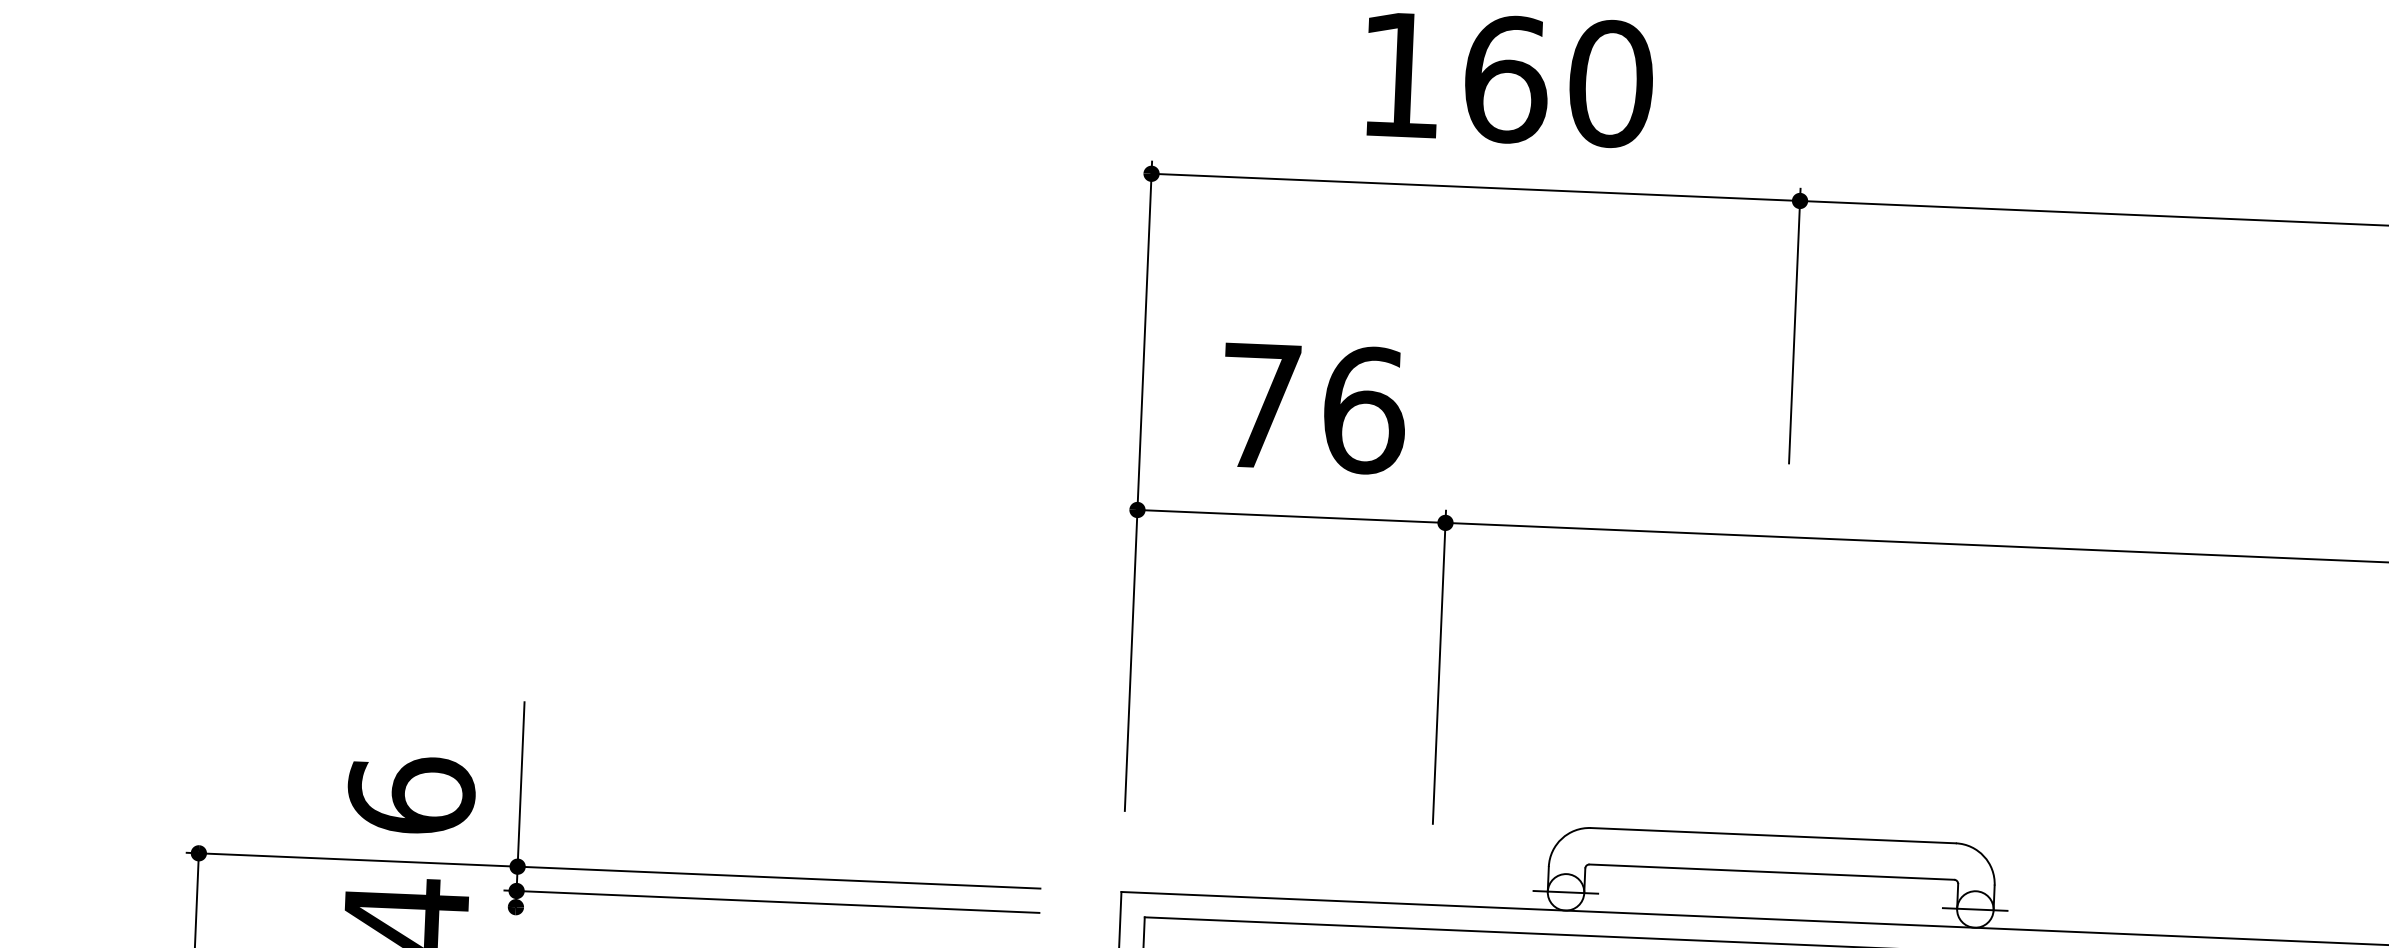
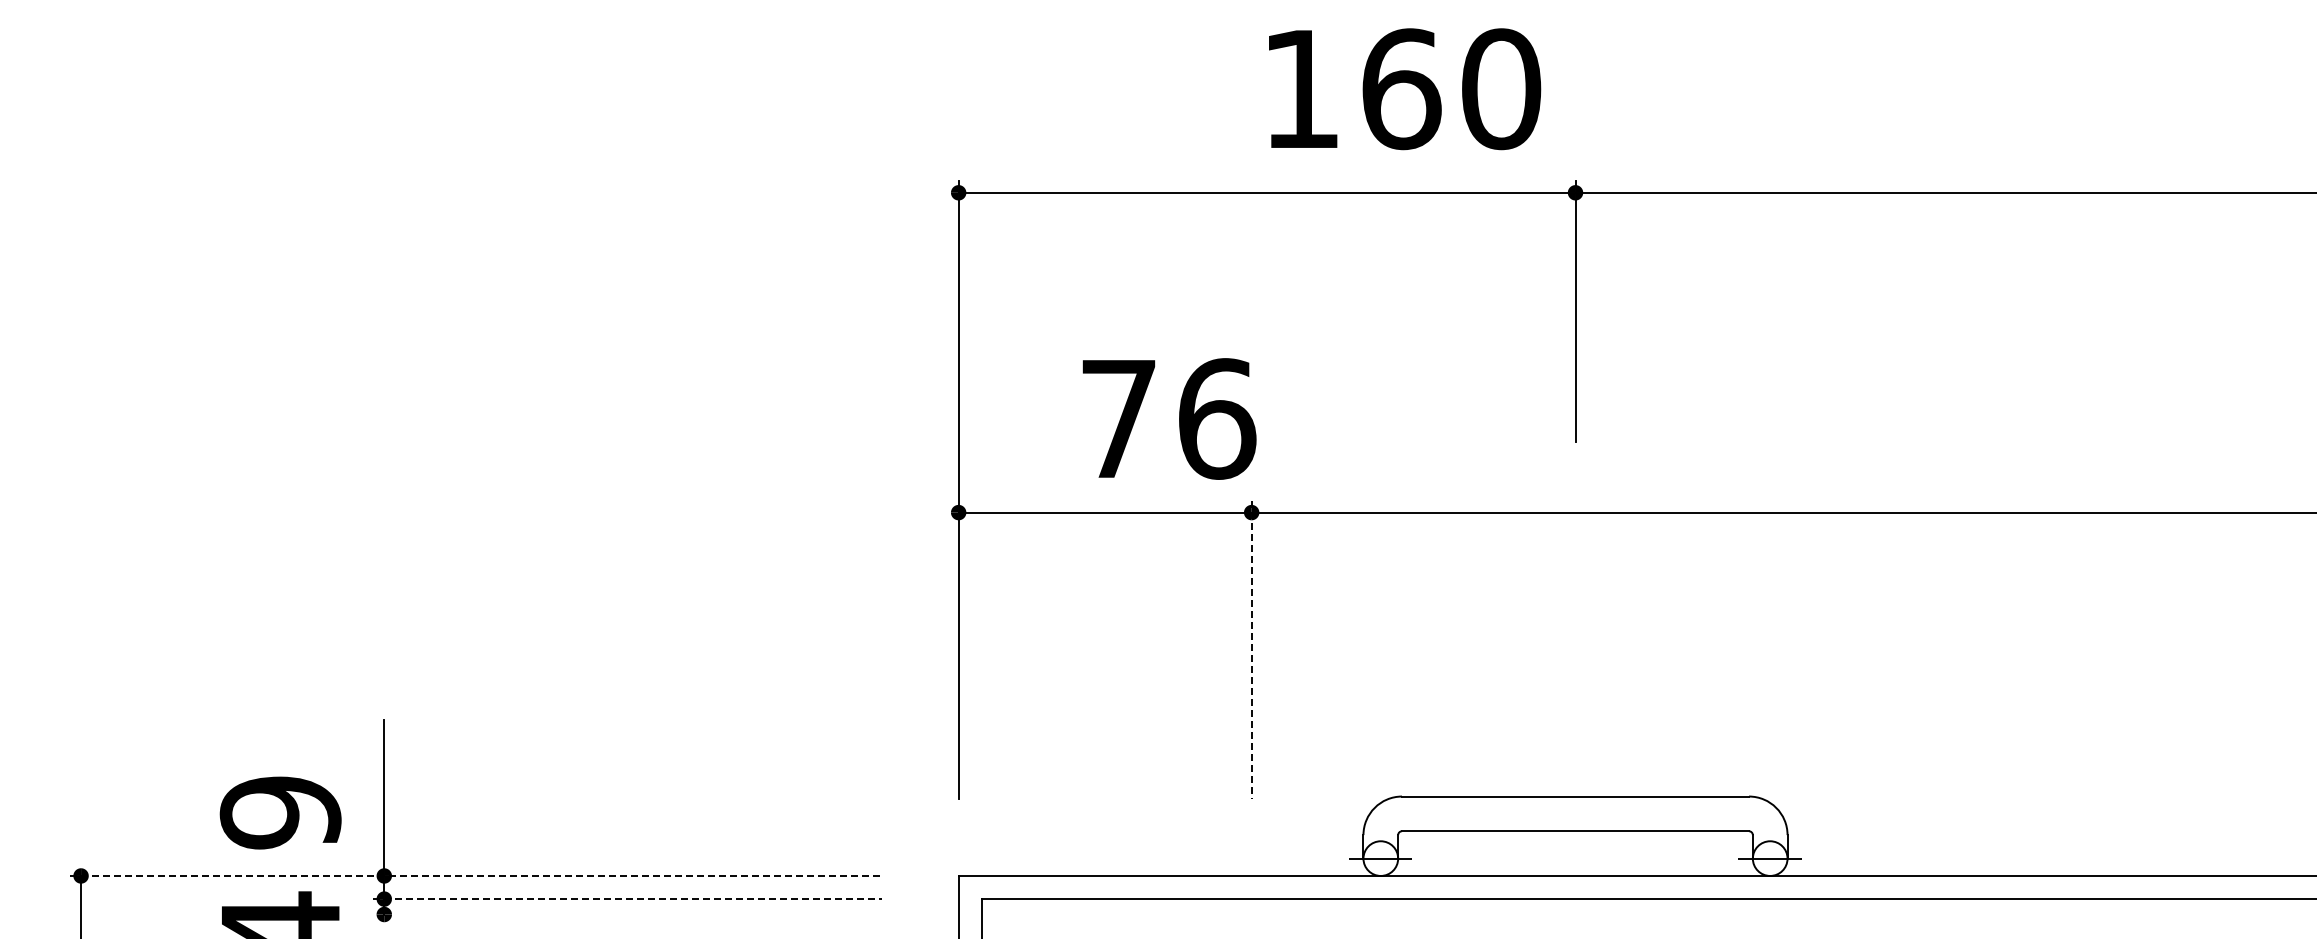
text: (1510, 80) -> (1405, 89), moved
text: (1314, 407) -> (1169, 418), moved
line: (1439, 666) -> (1251, 649), solid -> dashed
text: (411, 795) -> (280, 812), 6 -> 9
line: (614, 870) -> (476, 875), solid -> dashed
line: (772, 902) -> (627, 899), solid -> dashed

